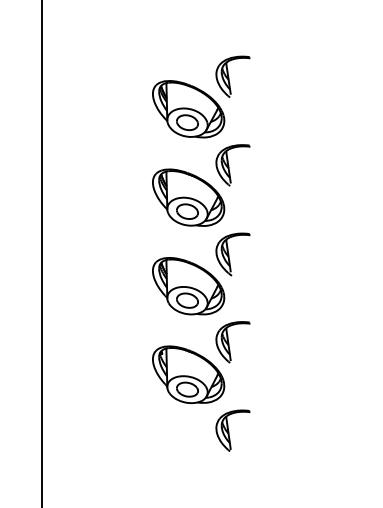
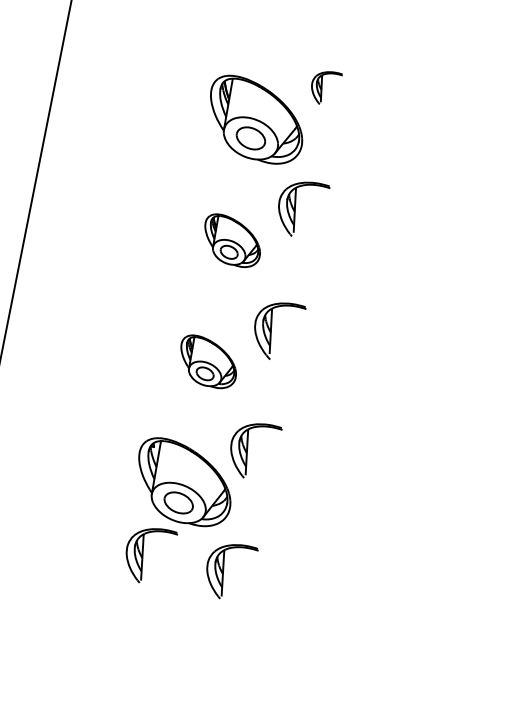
part: (232, 76) -> (324, 87), size x0.6
part: (188, 197) -> (232, 240), size x0.6
part: (188, 286) -> (208, 362), size x0.6
part: (173, 430) -> (148, 554), added

